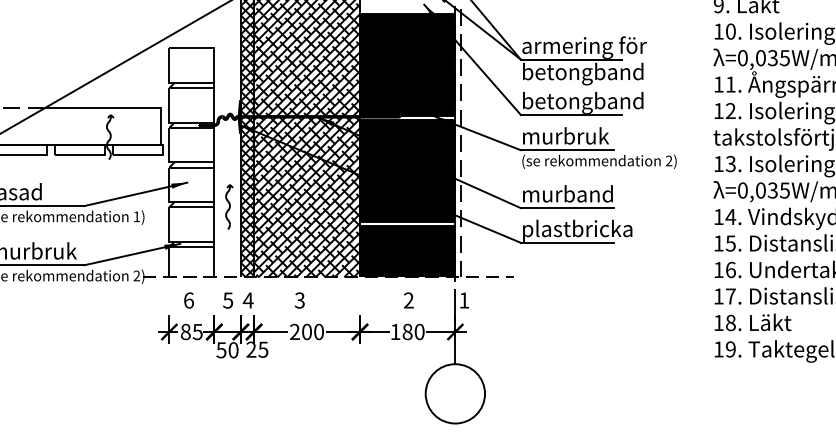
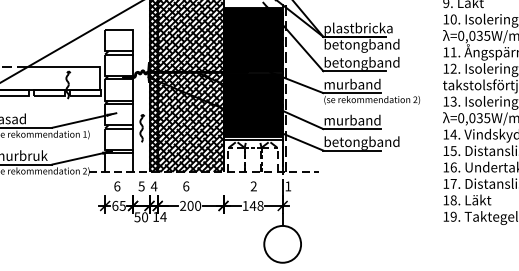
text: (583, 46) -> (362, 28), armering för -> plastbricka
text: (595, 134) -> (369, 83), murbruk -> murband
text: (582, 229) -> (361, 142), plastbricka -> betongband
fill: (406, 252) -> (252, 156), removed
text: (300, 300) -> (186, 186), 3 -> 6
text: (186, 331) -> (115, 205), 85 -> 65
text: (413, 331) -> (256, 205), 180 -> 148
text: (256, 348) -> (159, 216), 25 -> 14

